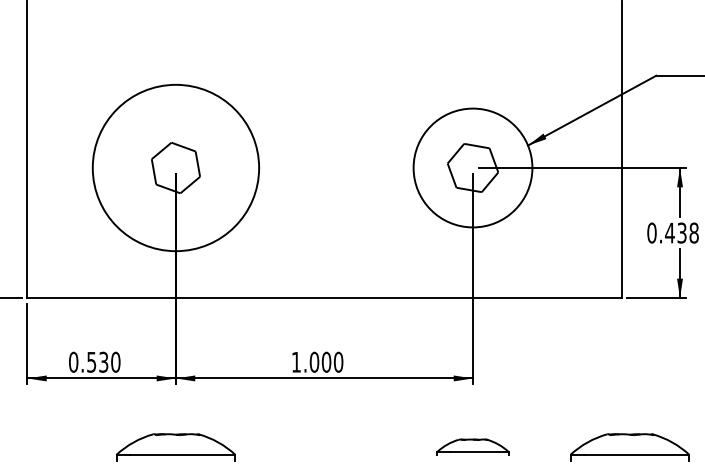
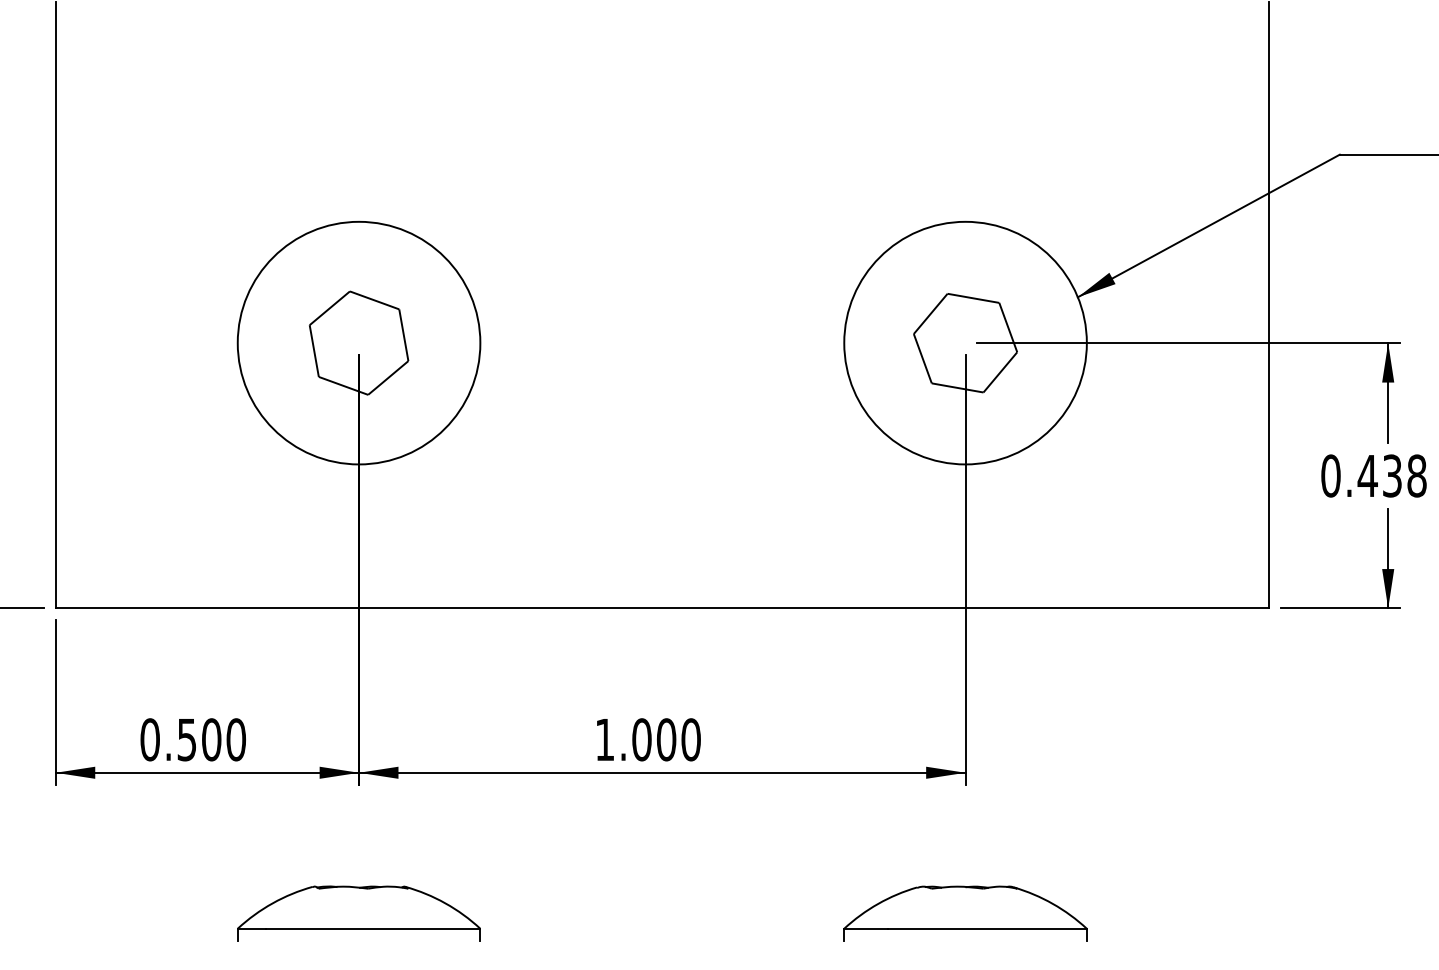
circle: (175, 167) -> (358, 342), size x0.71
text: (103, 361) -> (211, 738), 0.530 -> 0.500
part: (472, 447) -> (964, 913), size x1.67
part: (629, 447) -> (1285, 913), removed

